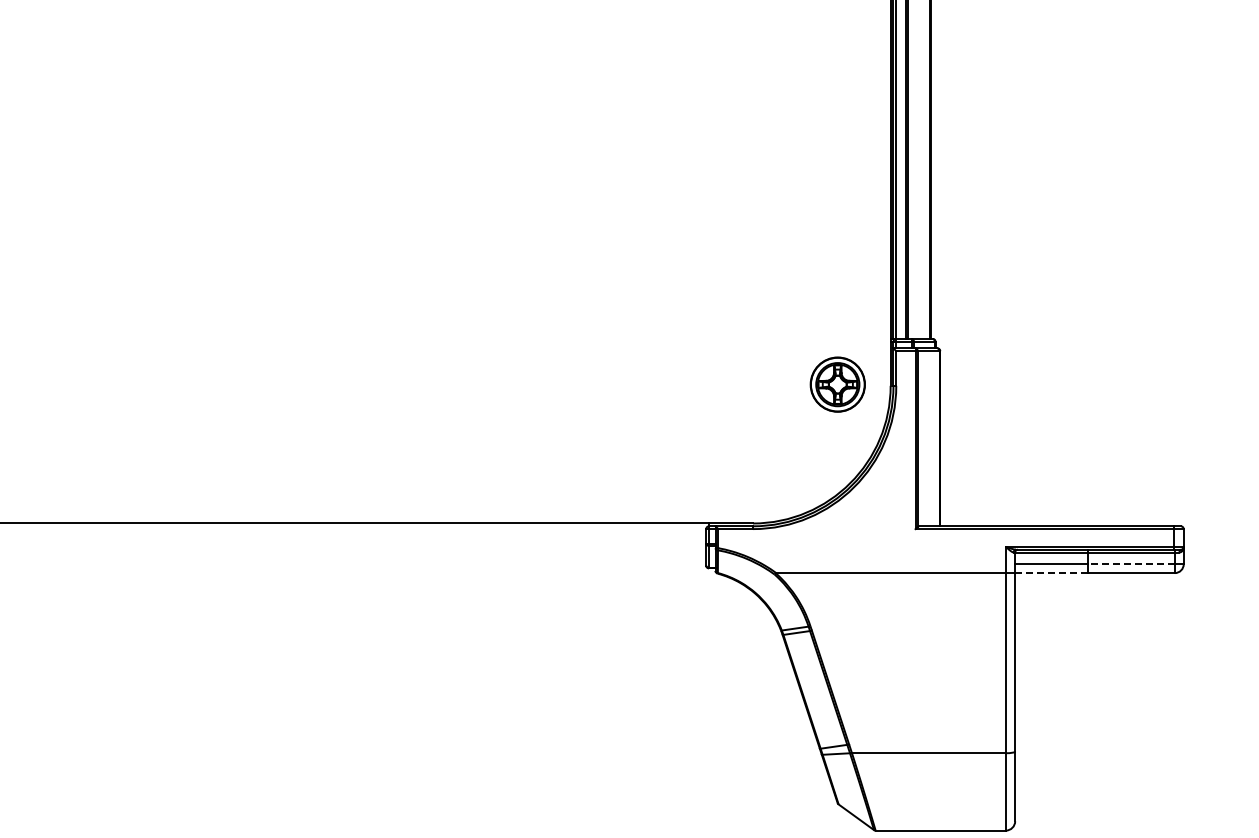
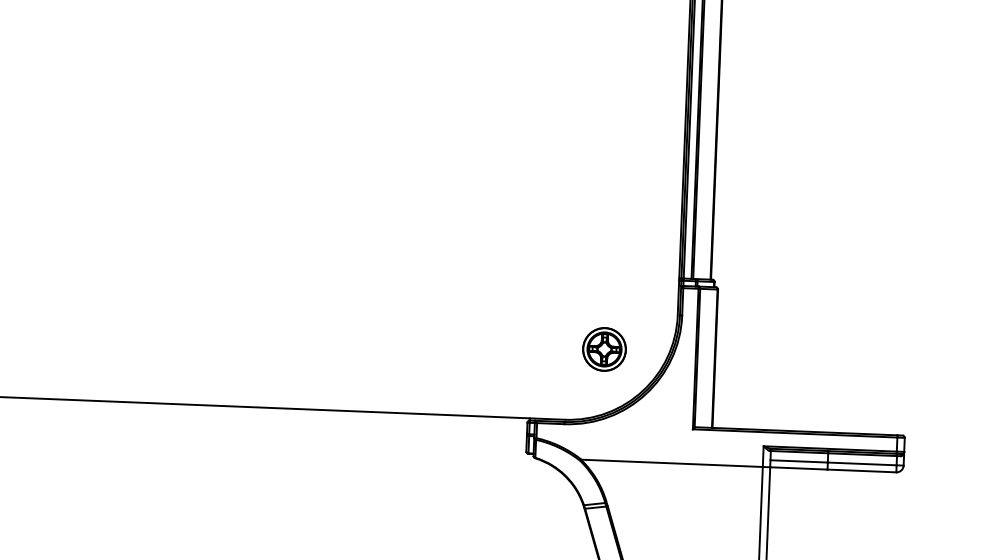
part: (837, 384) -> (604, 349), moved
line: (1131, 564) -> (862, 464), dashed -> solid
line: (1051, 573) -> (798, 468), dashed -> solid

